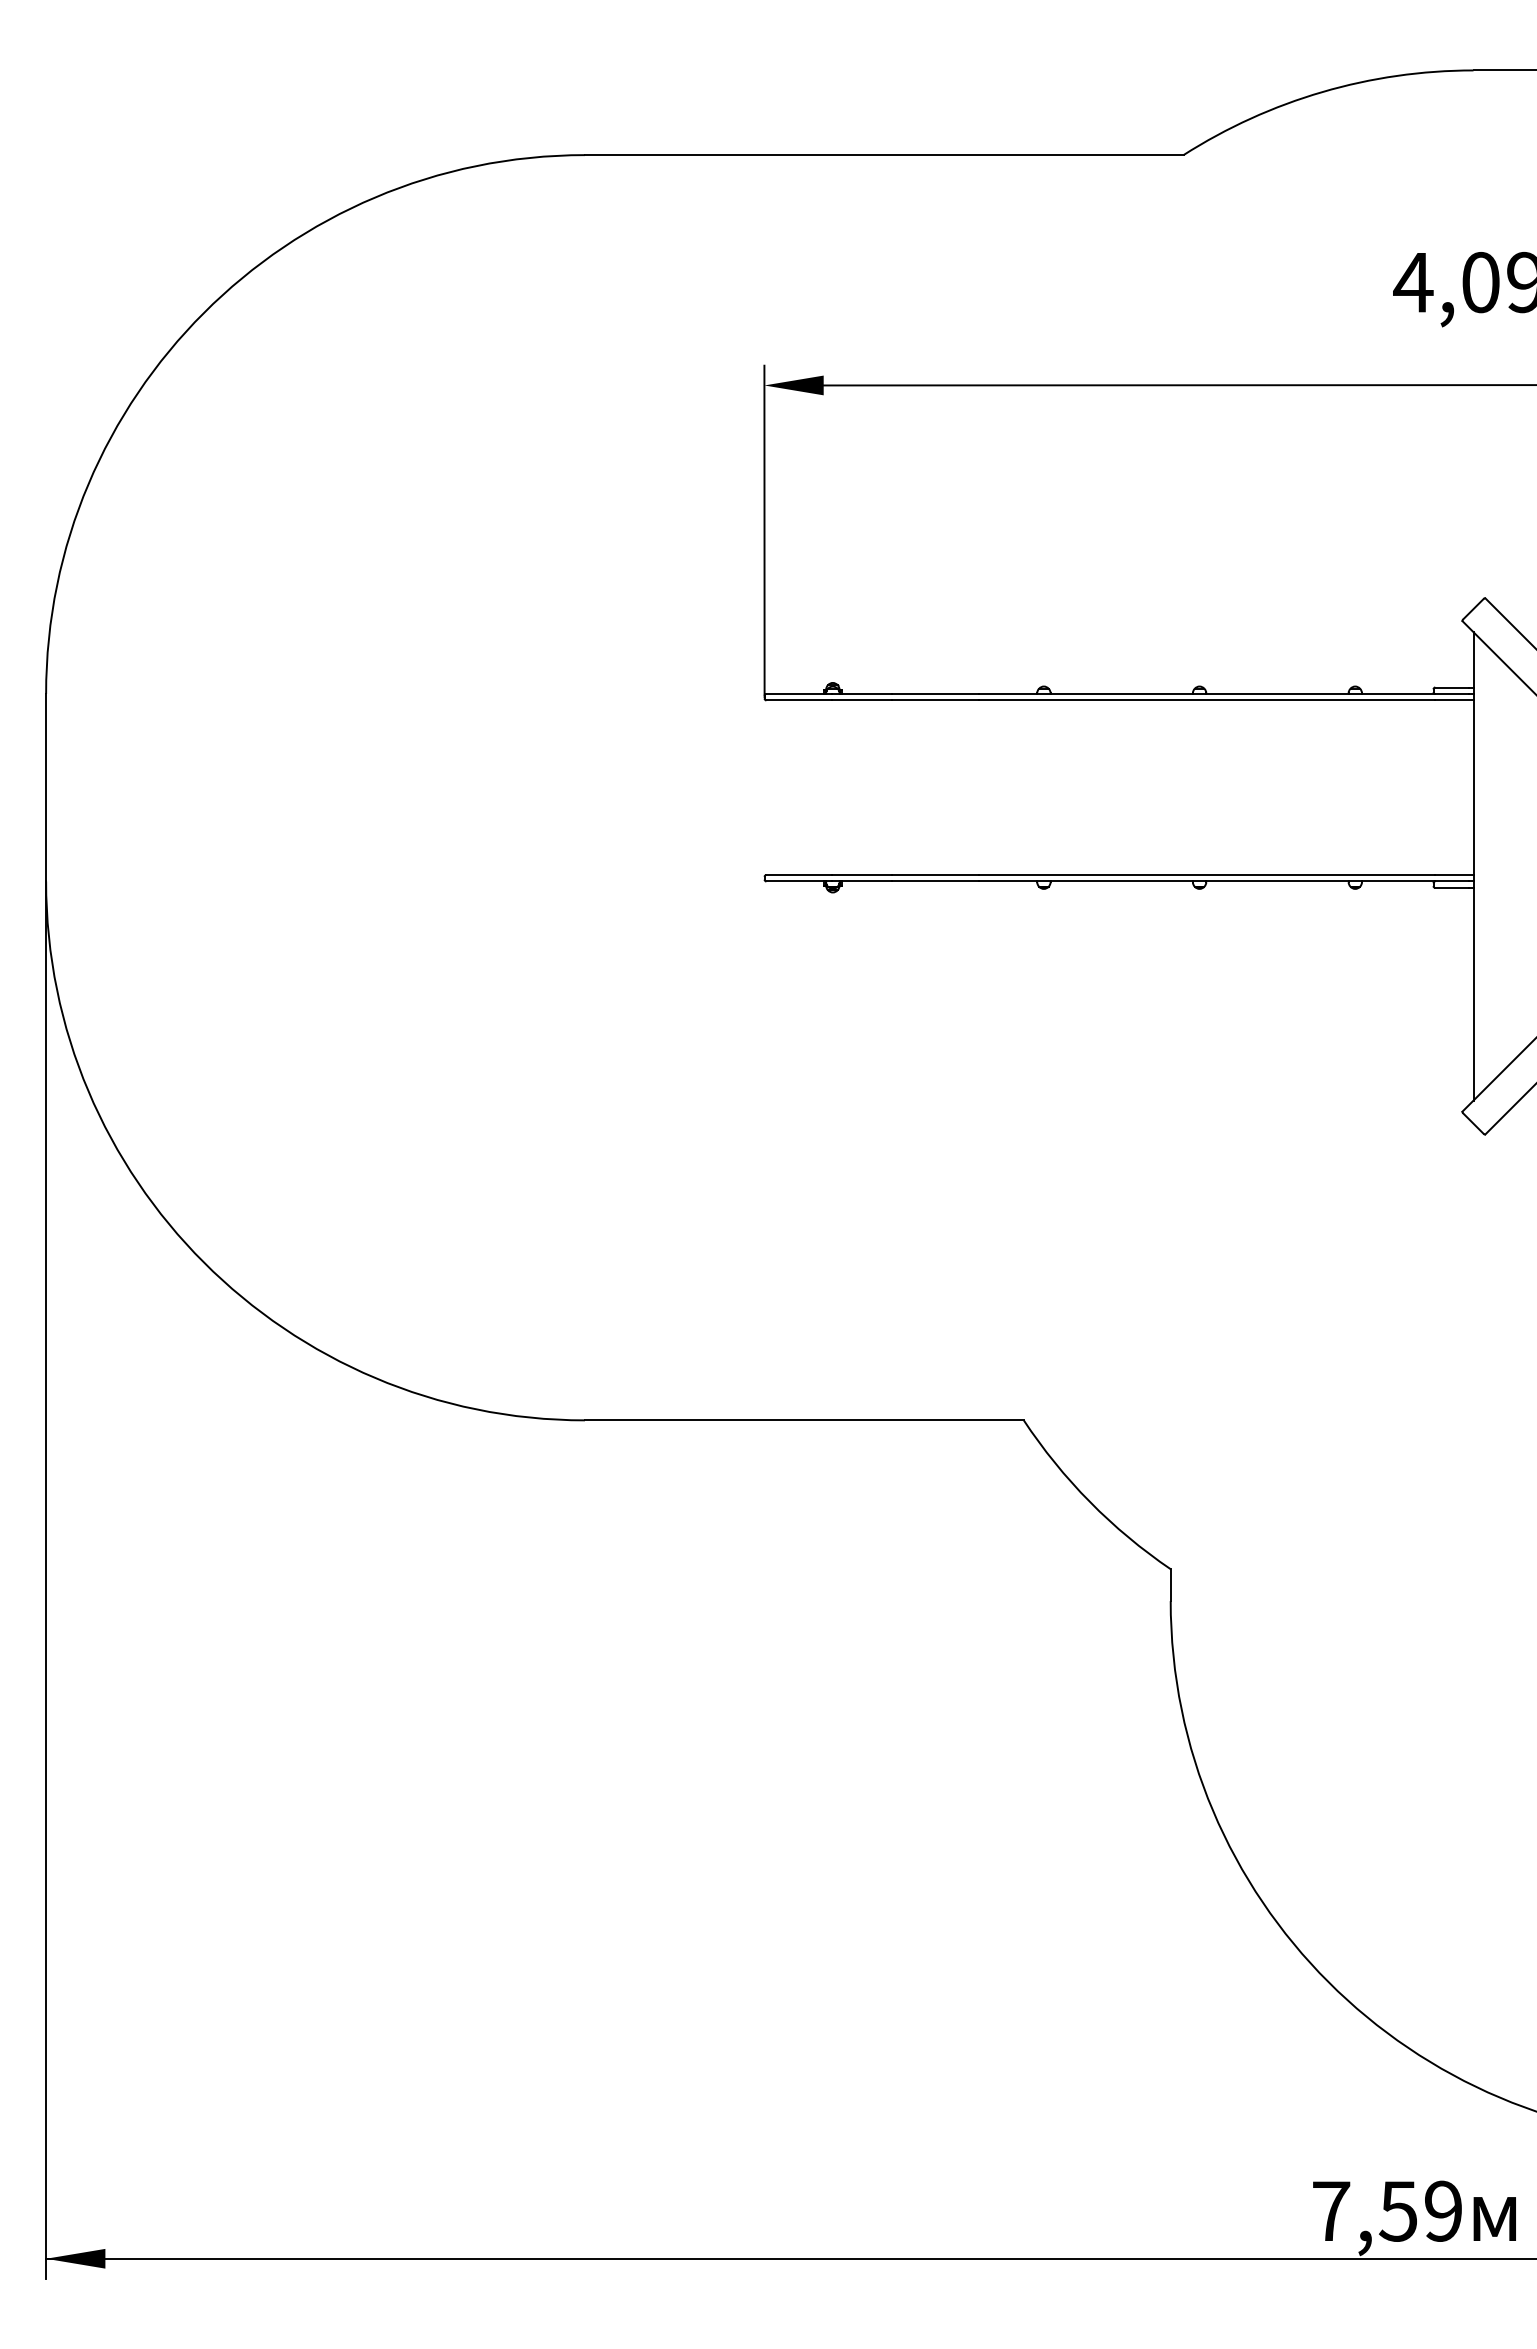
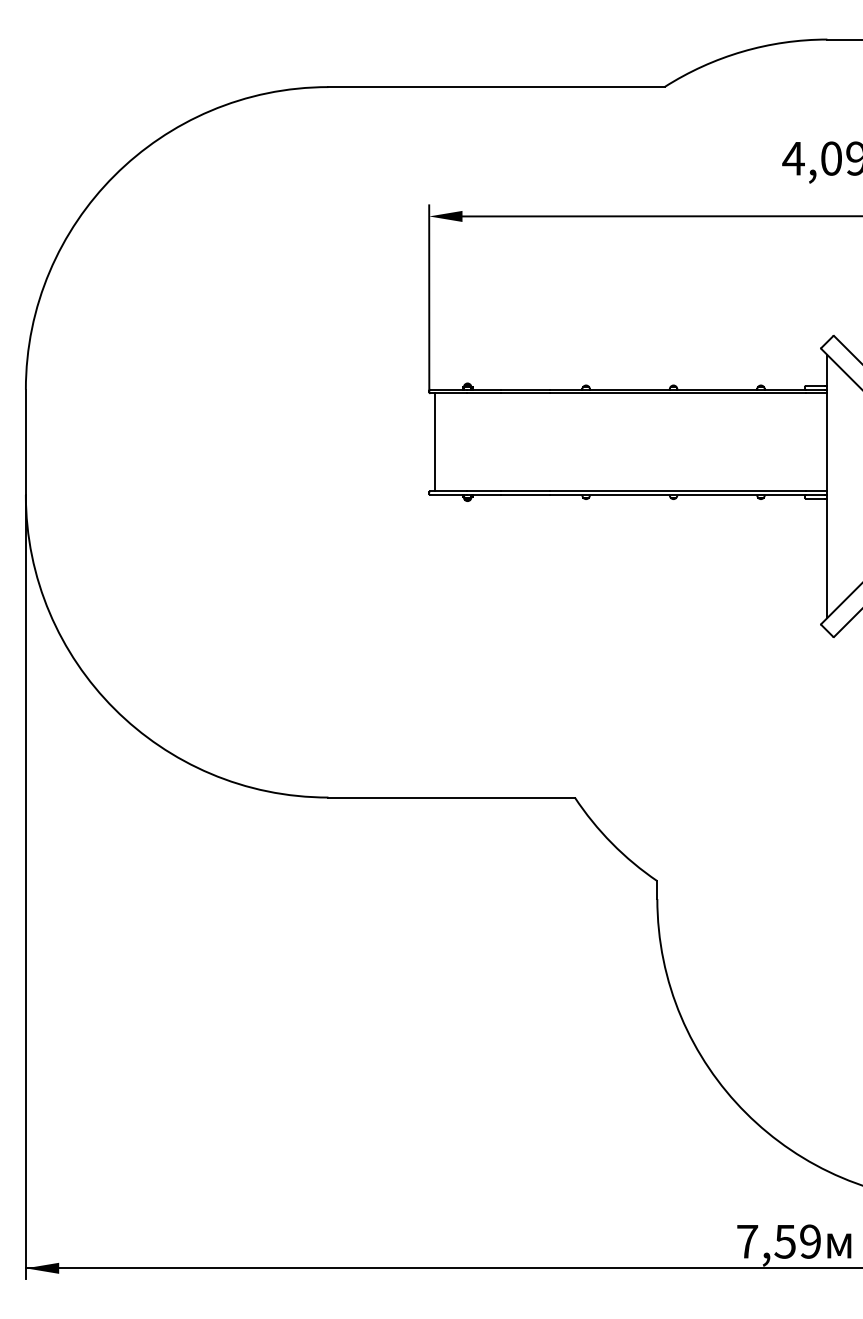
line: (775, 788) -> (435, 442), added

